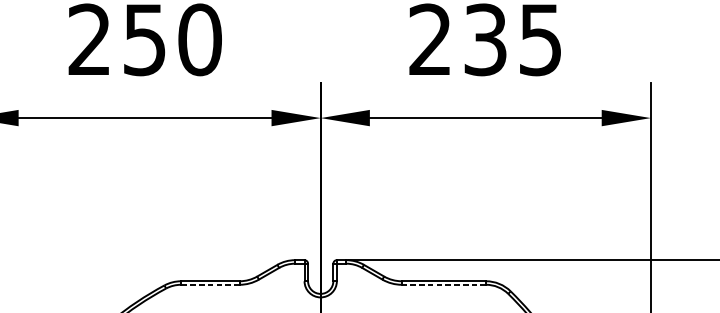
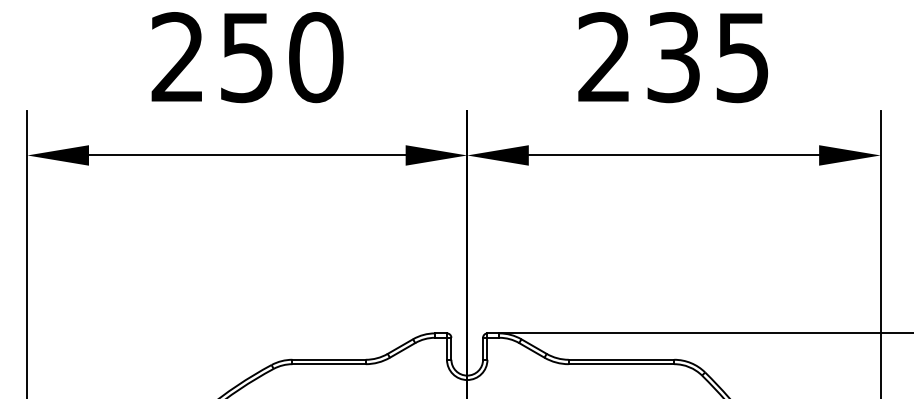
line: (210, 285) -> (329, 364), dashed -> solid
line: (443, 285) -> (621, 364), dashed -> solid

